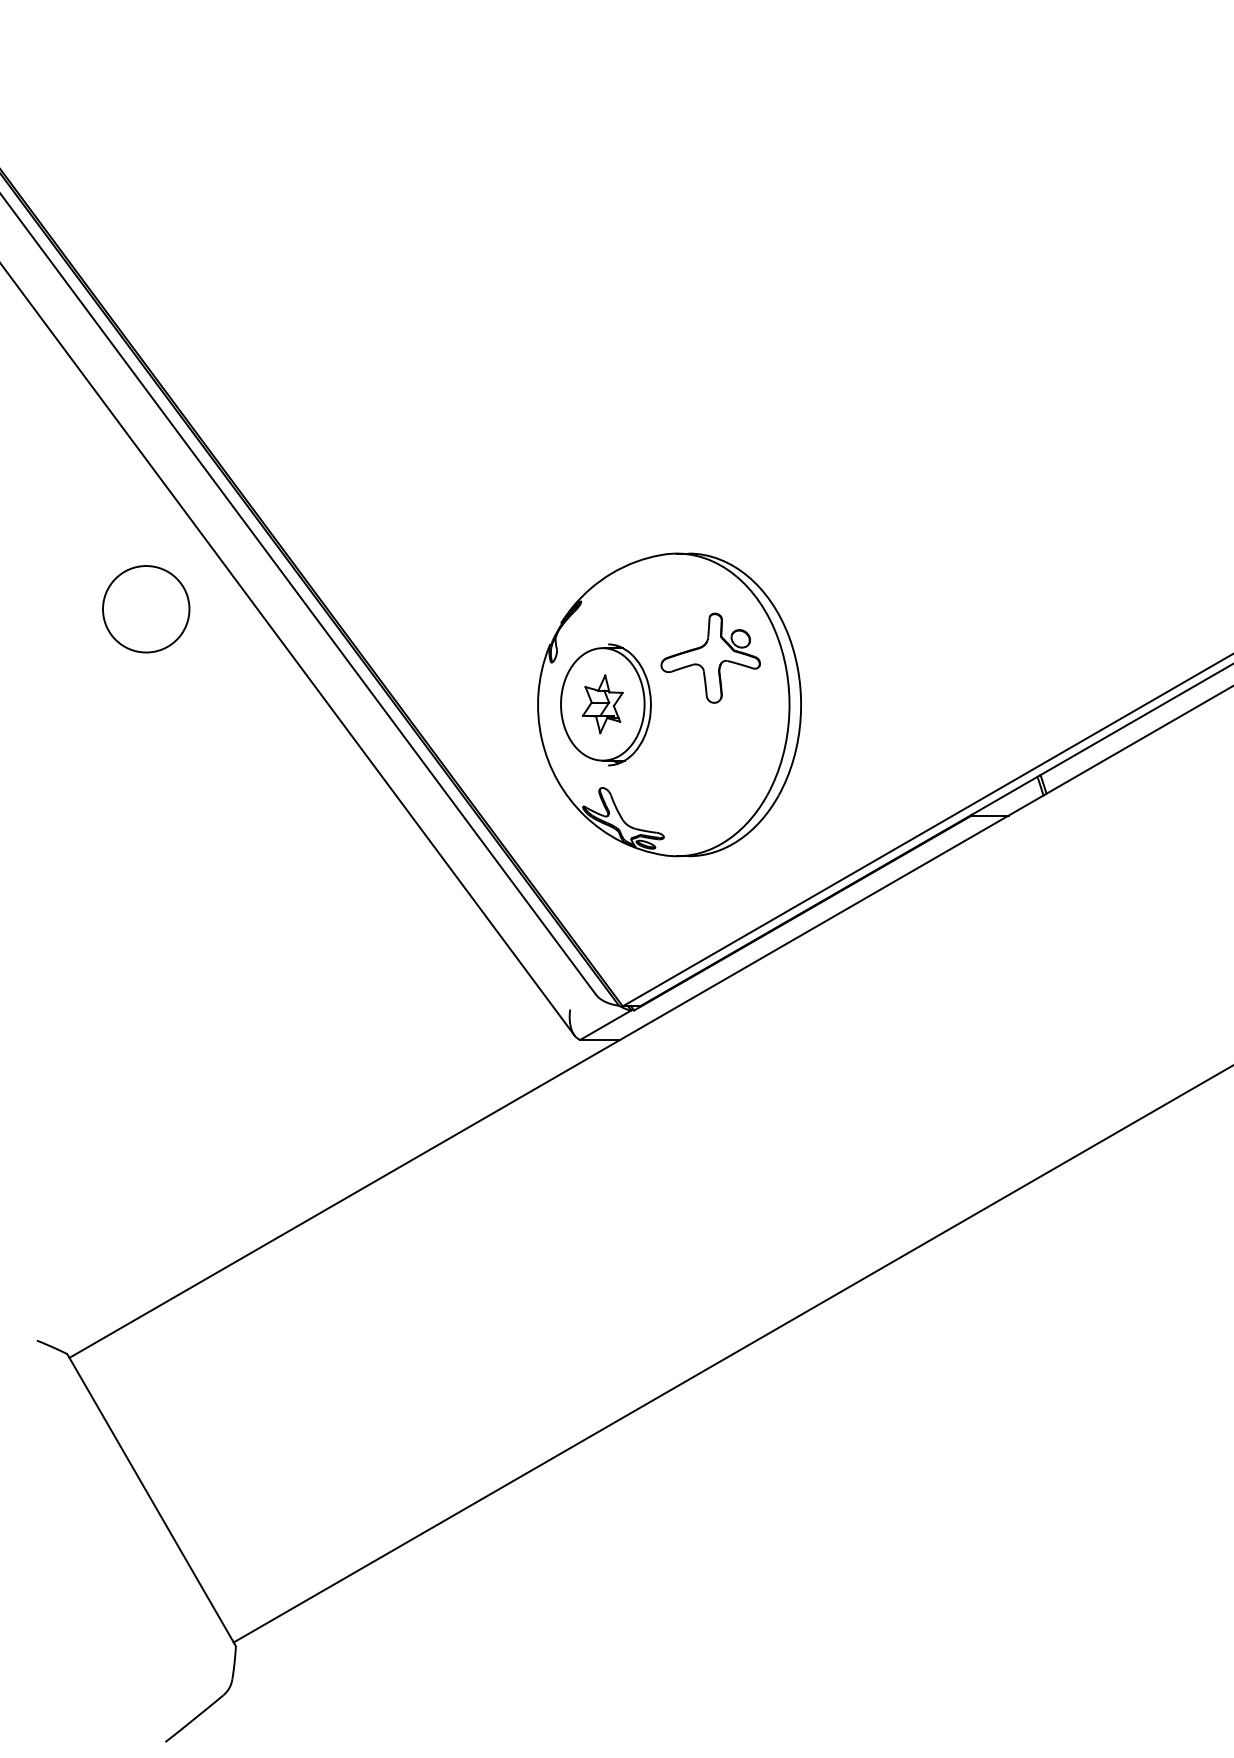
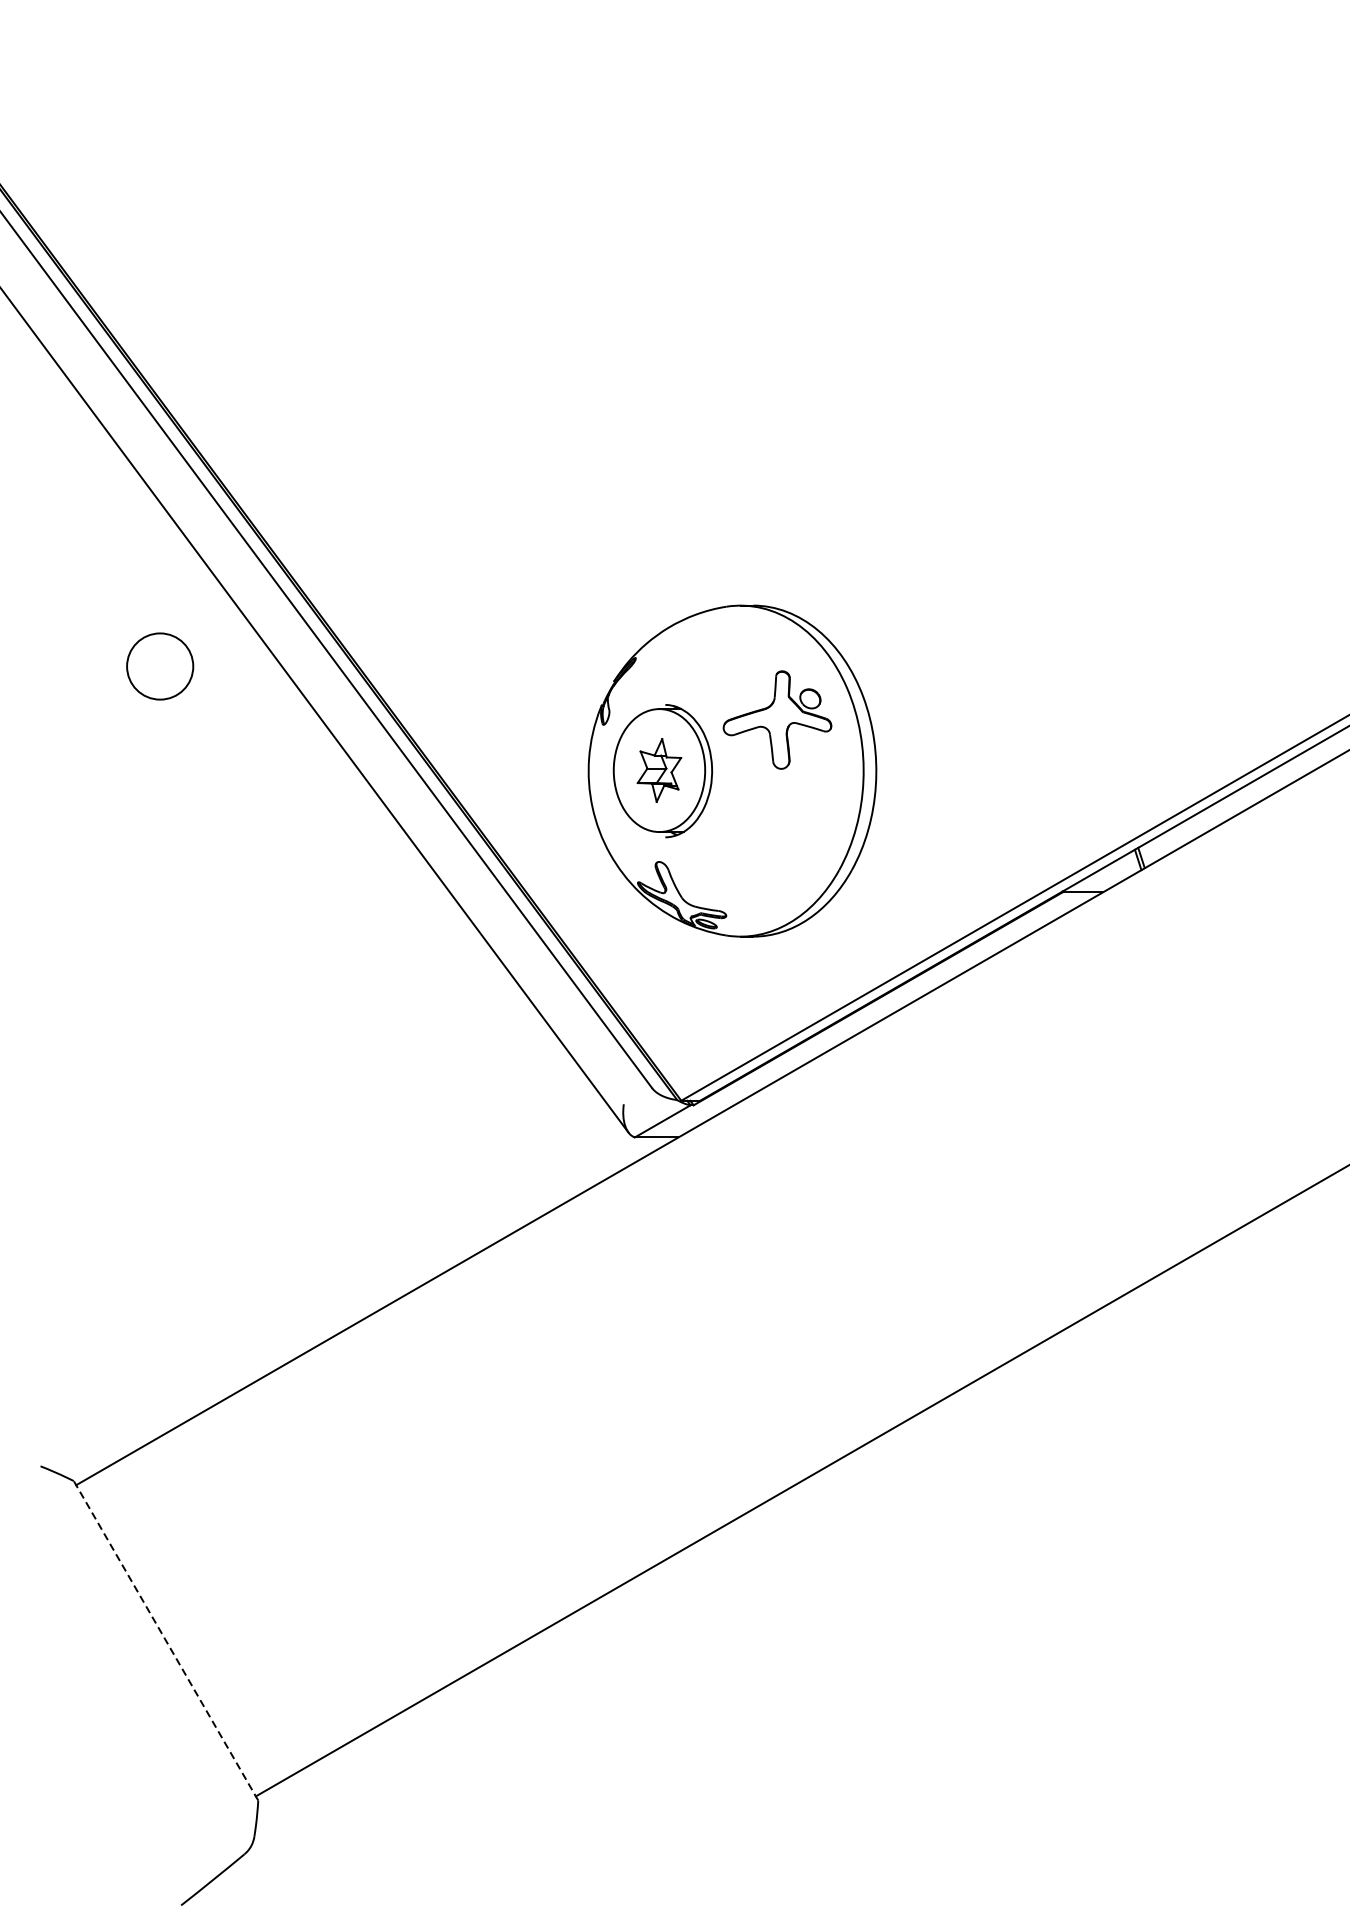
circle: (146, 609) -> (160, 666), size x0.7
line: (151, 1500) -> (165, 1641), solid -> dashed

